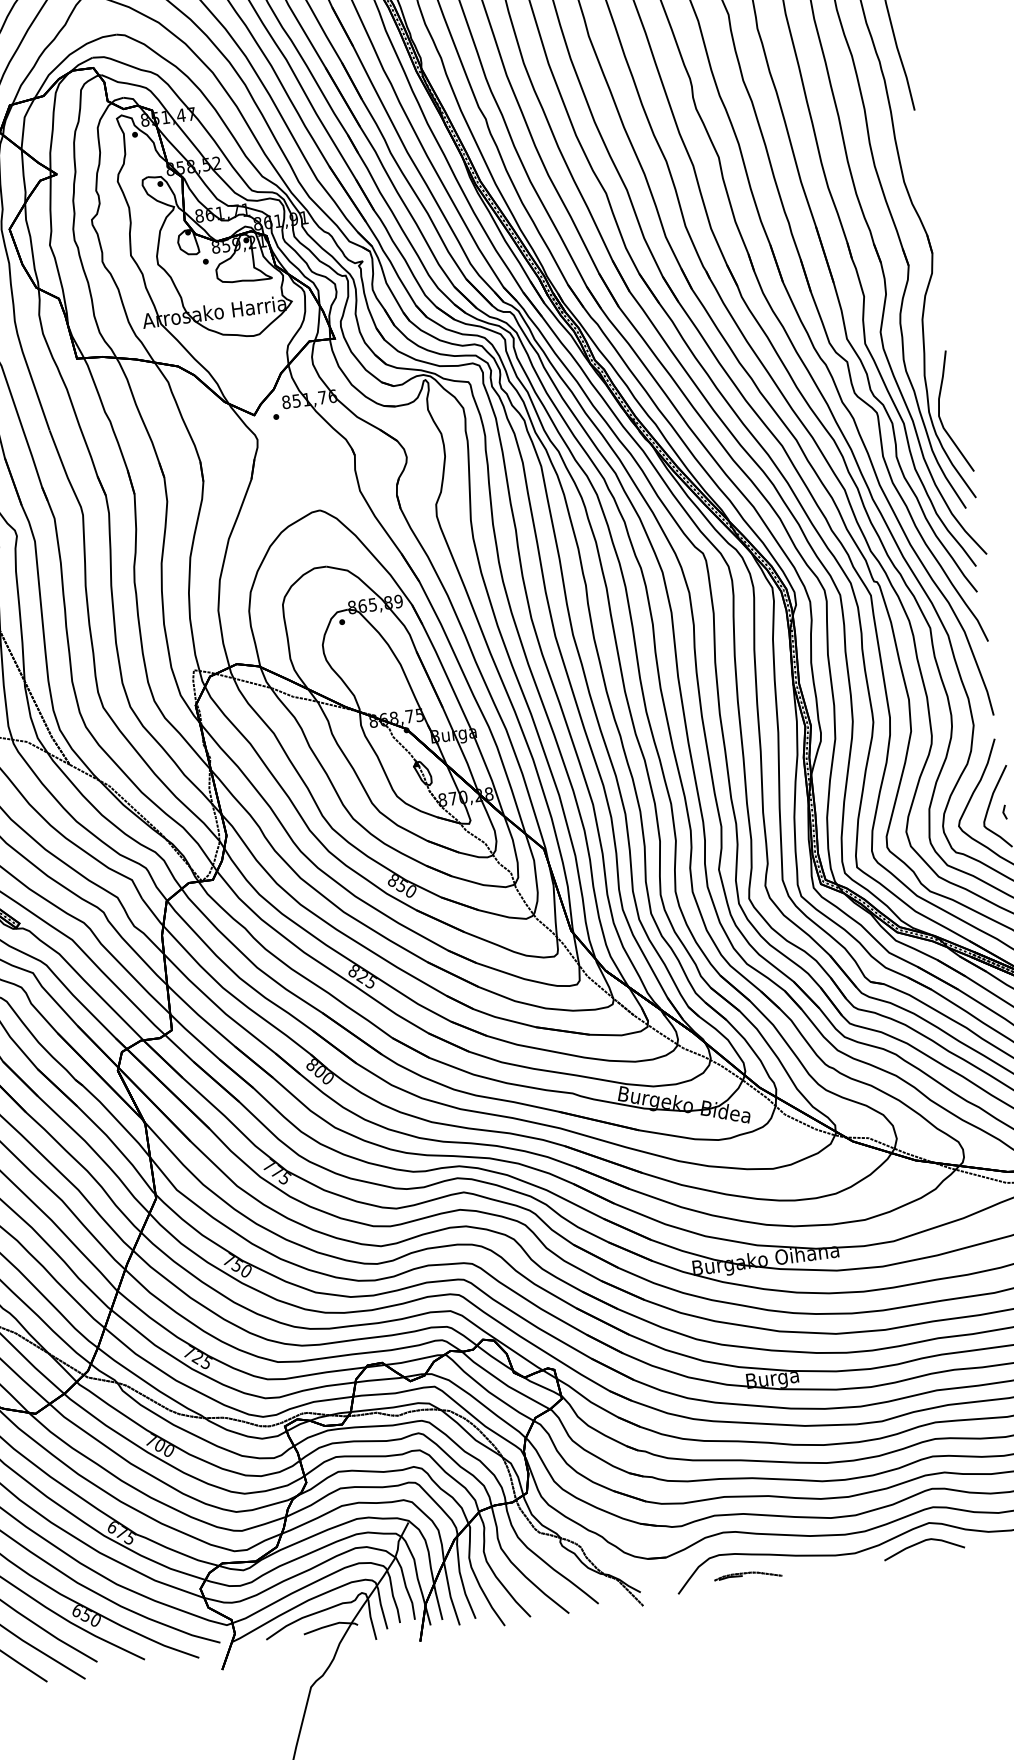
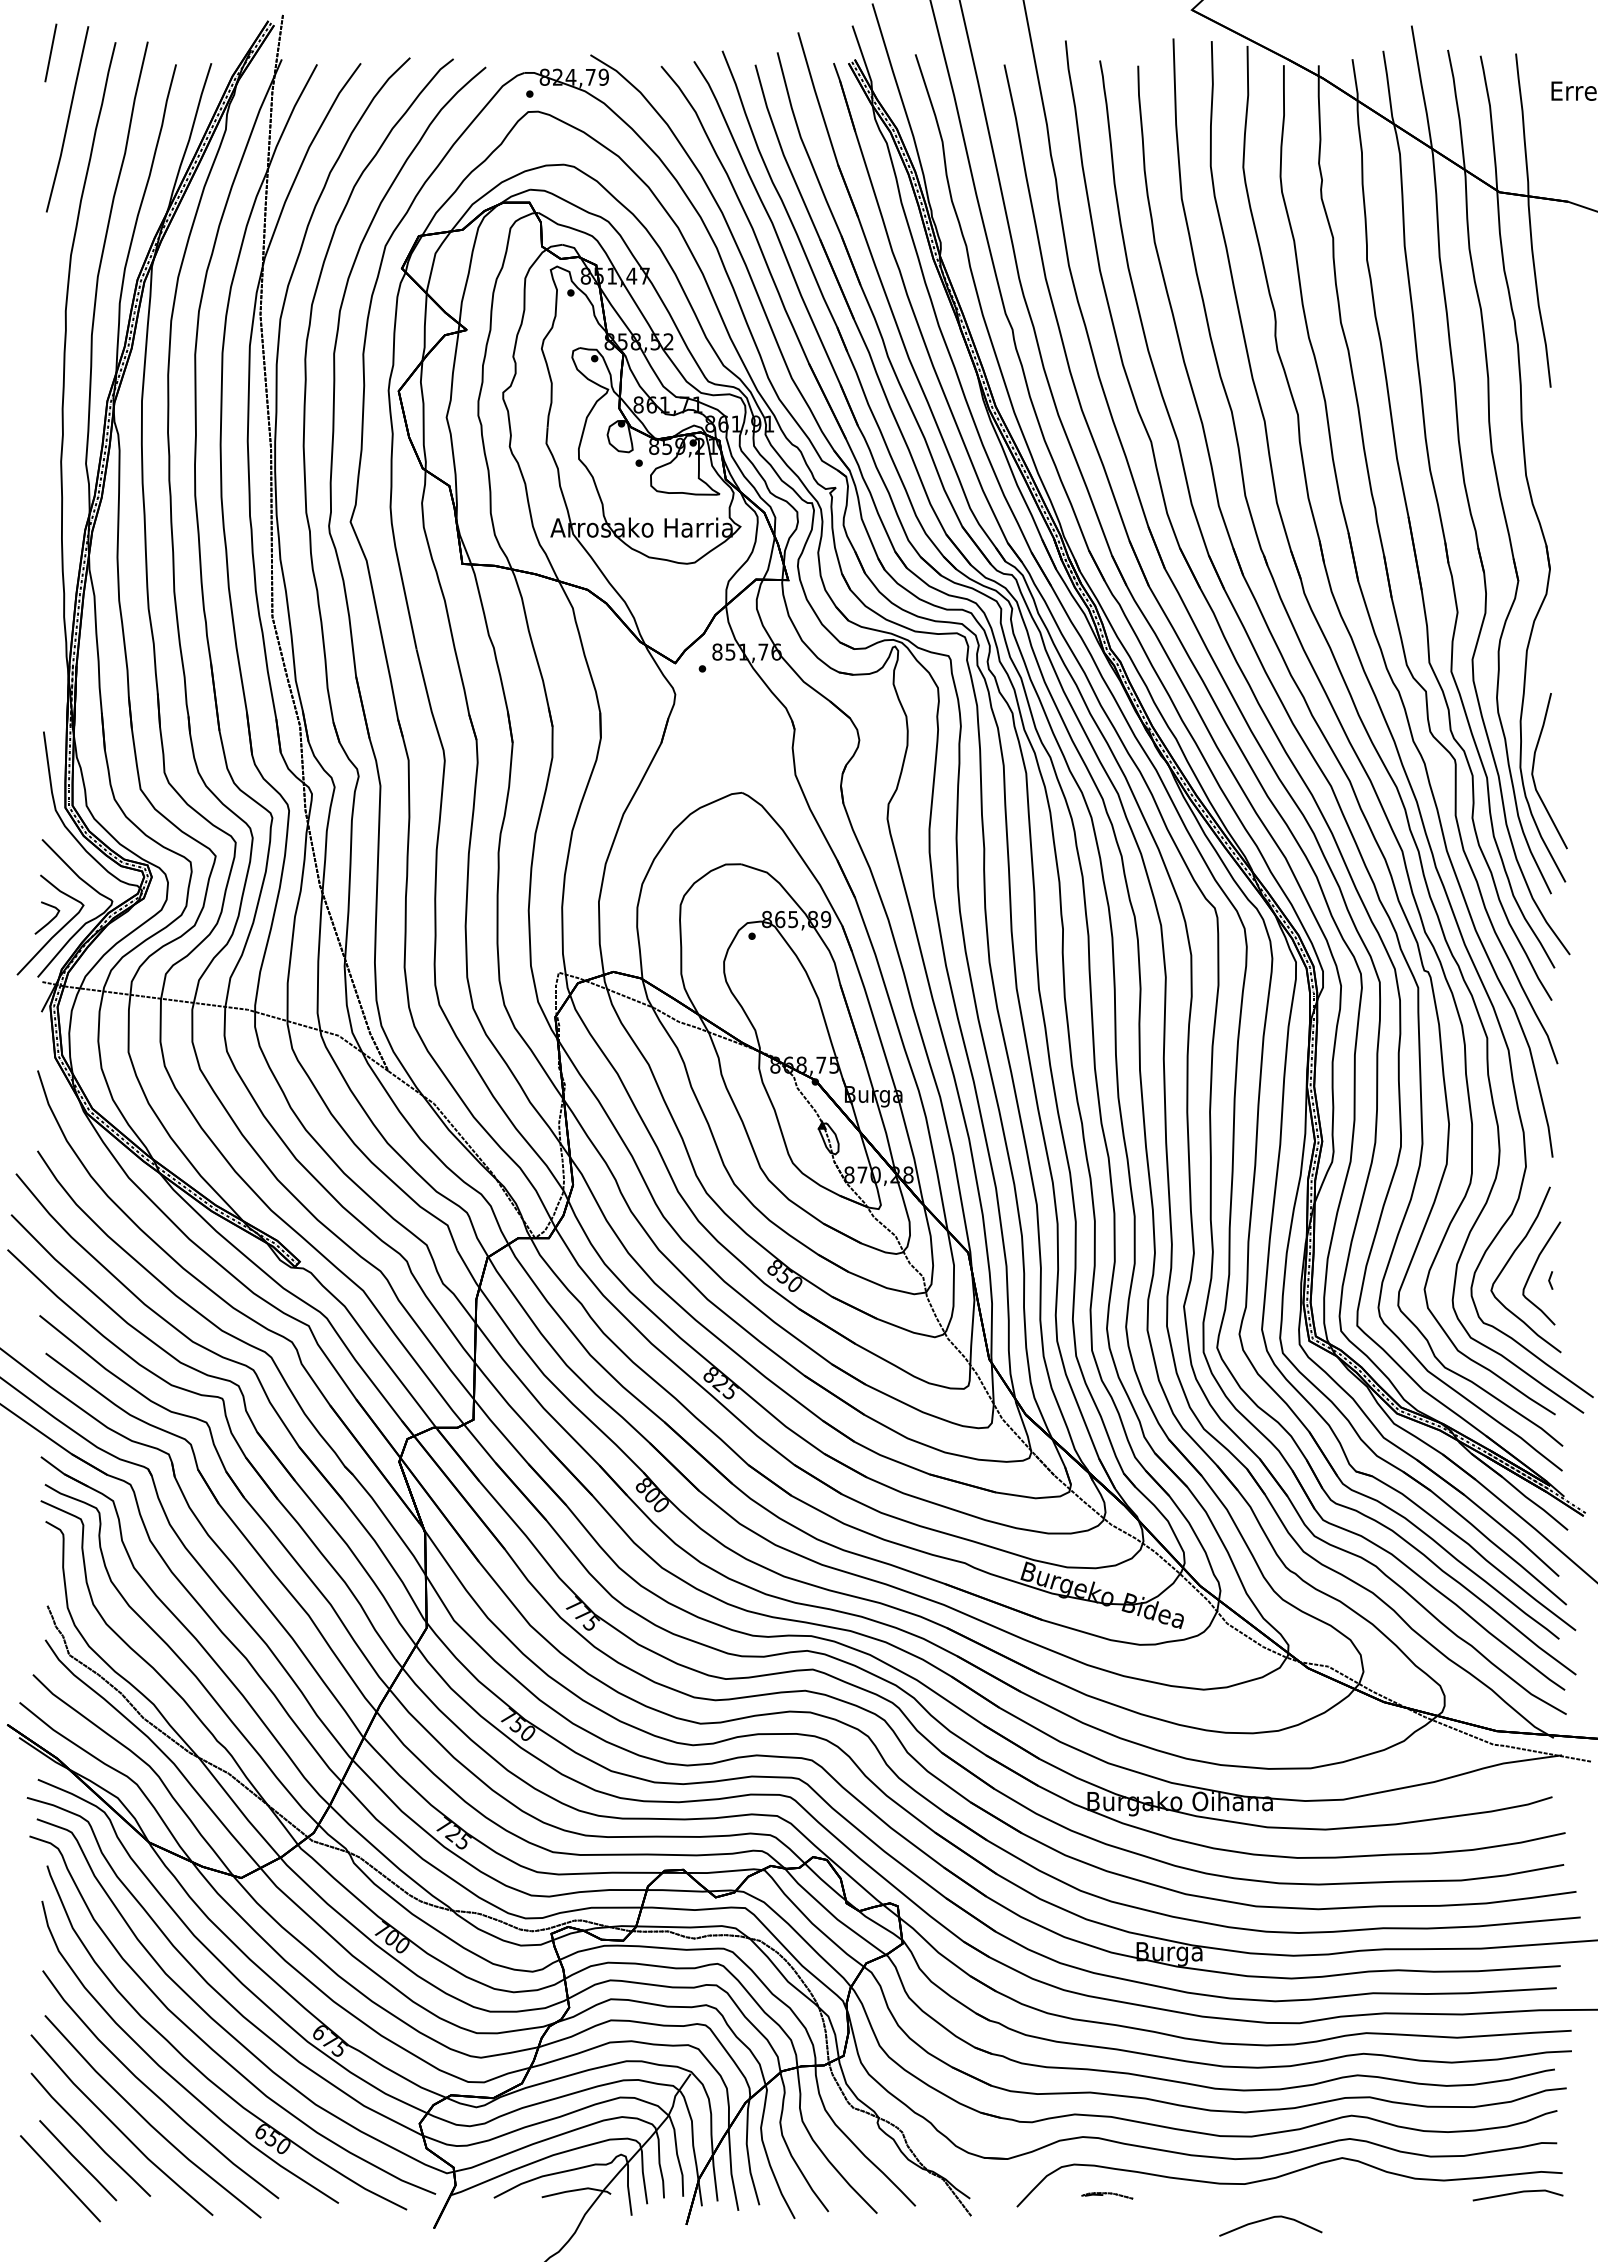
curve: (922, 1542) -> (1269, 2219), moved
part: (748, 1576) -> (1107, 2195), size x0.6

